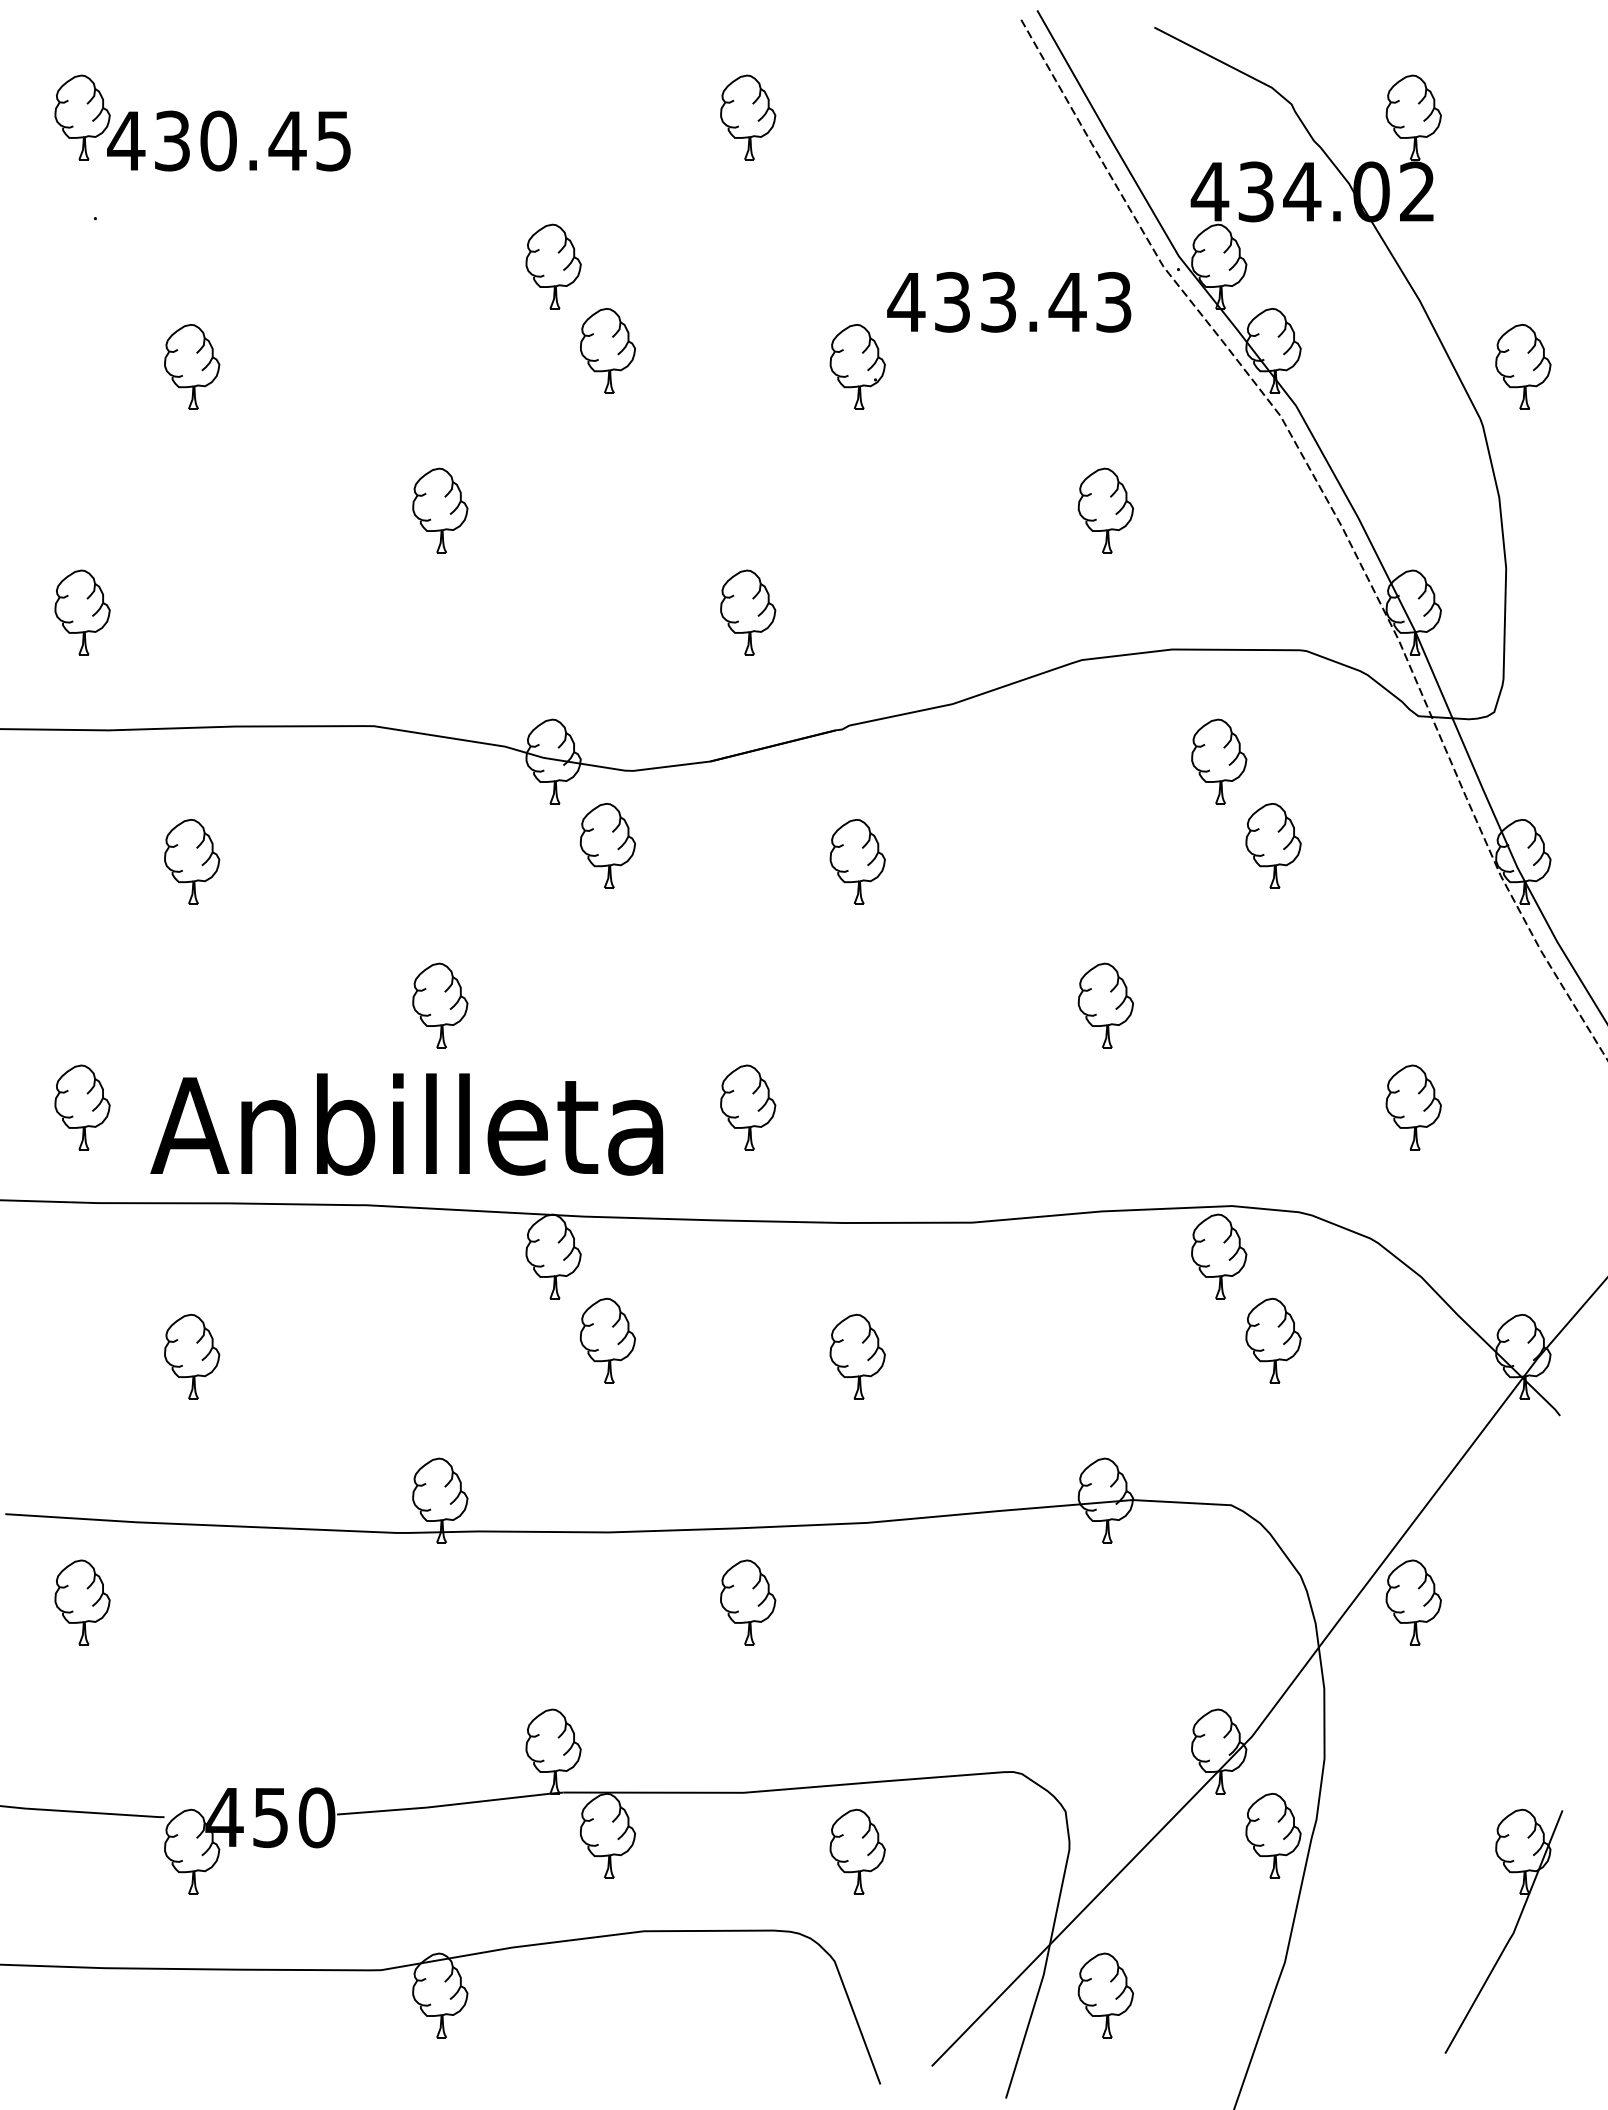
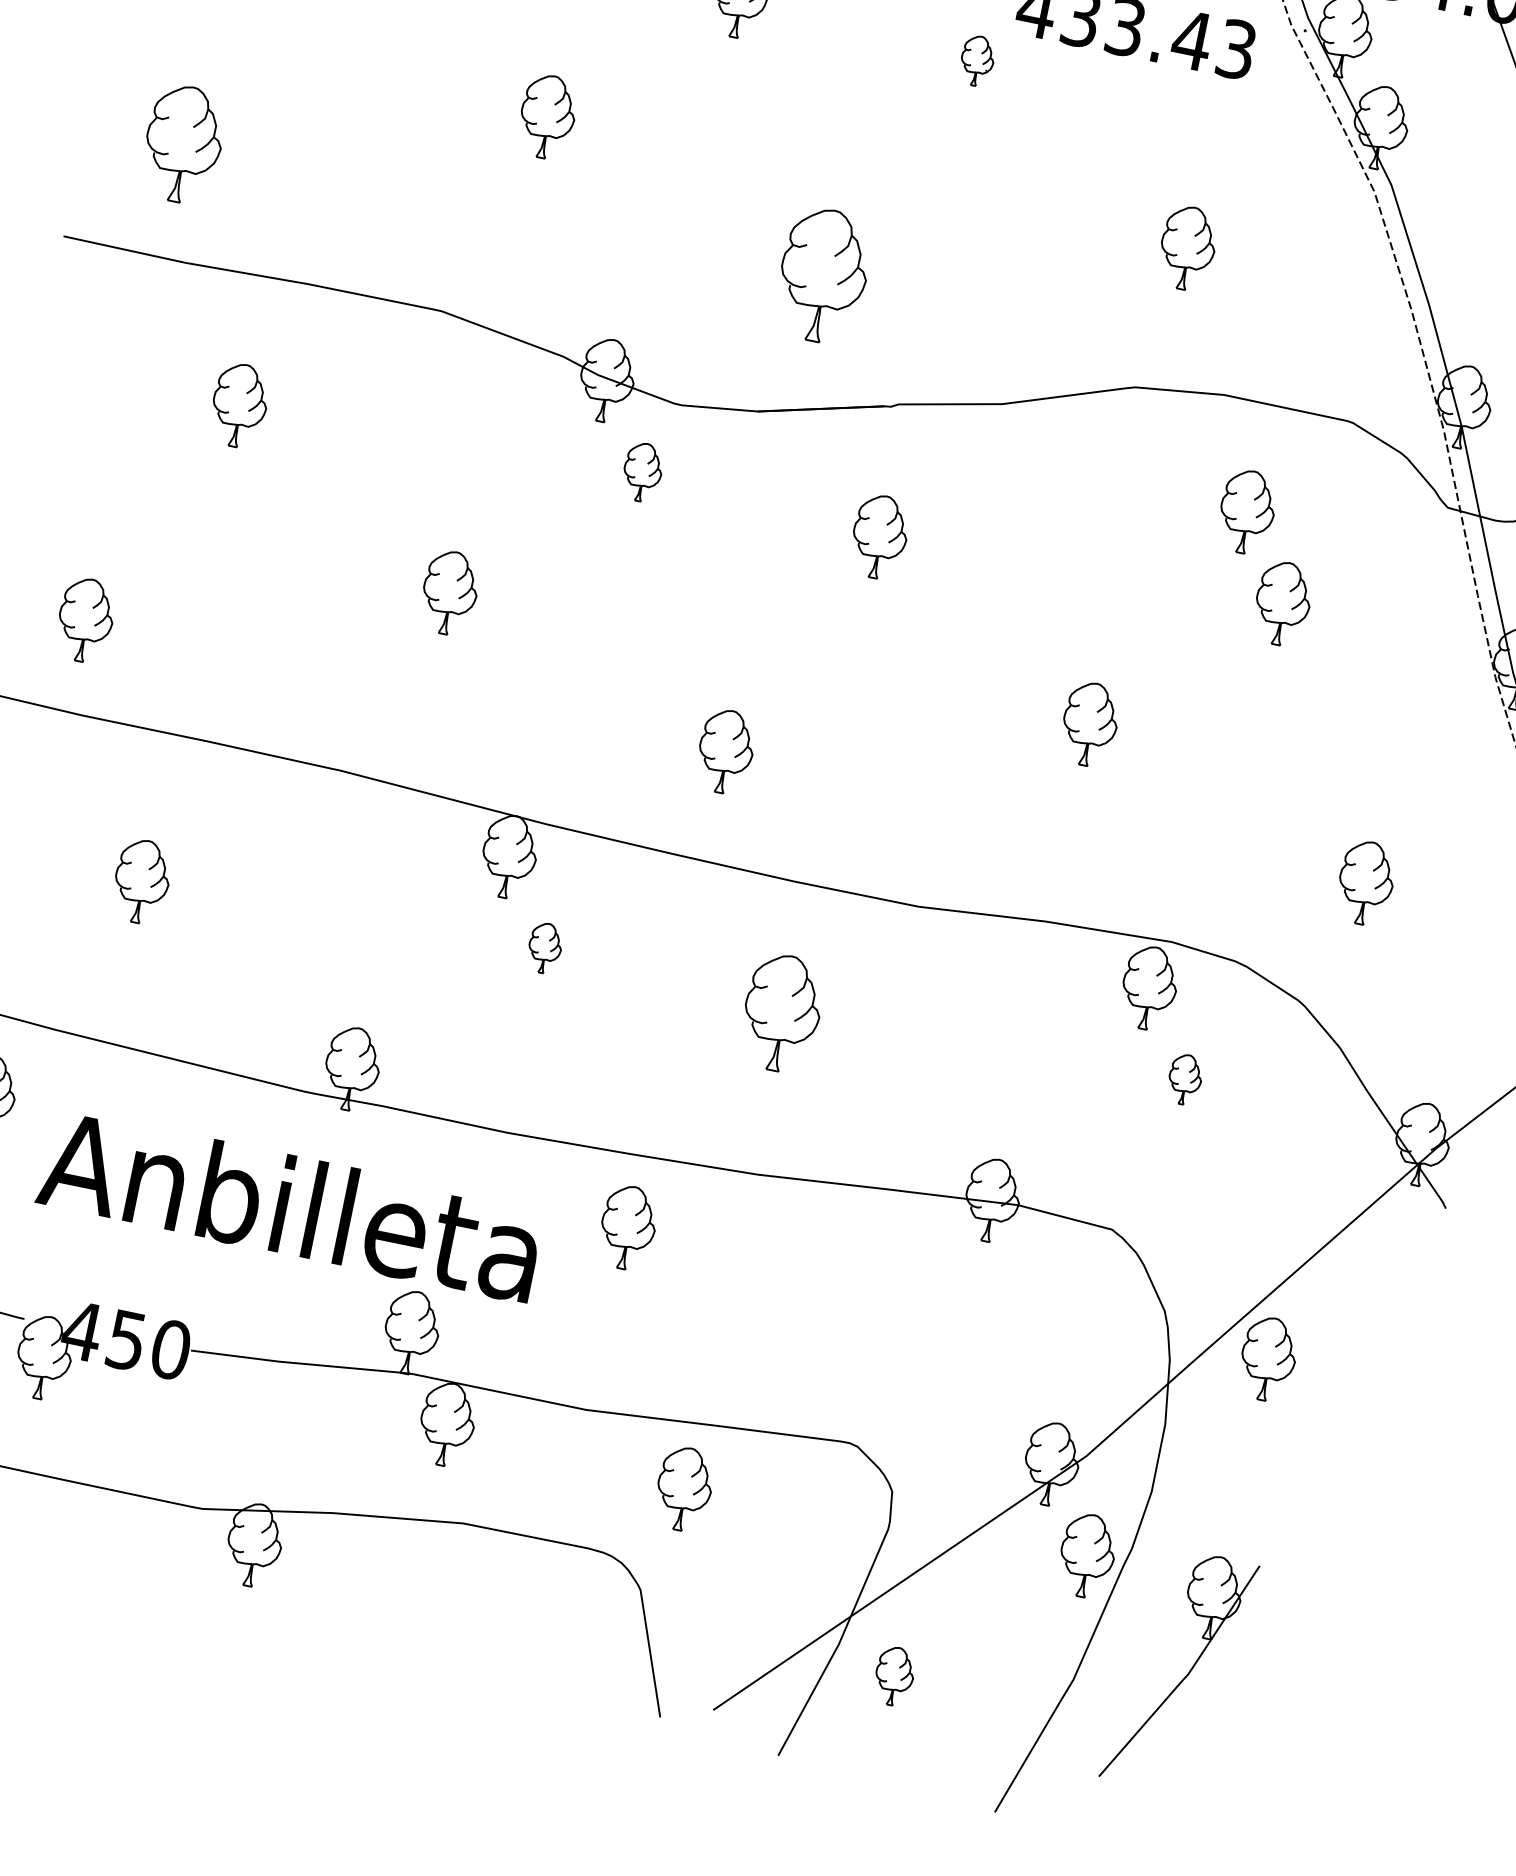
part: (857, 366) -> (977, 60), size x0.6
part: (82, 612) -> (183, 144), size x1.4
part: (748, 612) -> (823, 275), size x1.6
part: (607, 845) -> (642, 471), size x0.7
text: (406, 1124) -> (290, 1205), moved
part: (607, 1340) -> (544, 948), size x0.6
part: (1273, 1340) -> (1185, 1079), size x0.6
part: (857, 1356) -> (781, 1012), size x1.4
part: (1511, 1934) -> (1186, 1675), moved
part: (1105, 1995) -> (894, 1676), size x0.7

